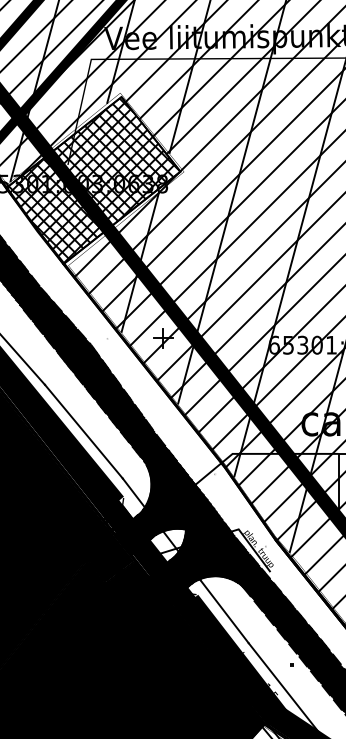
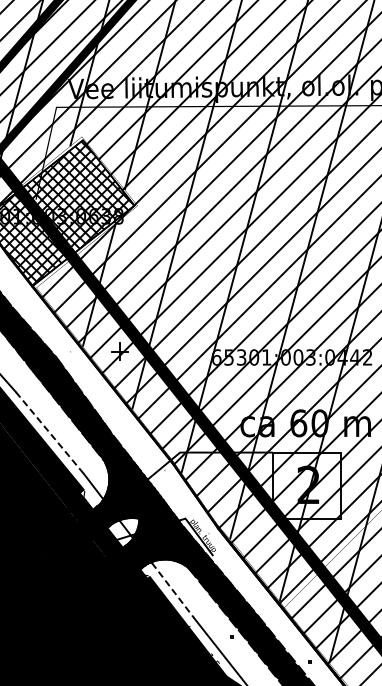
line: (84, 432) -> (50, 433), solid -> dashed
line: (225, 611) -> (173, 590), solid -> dashed

